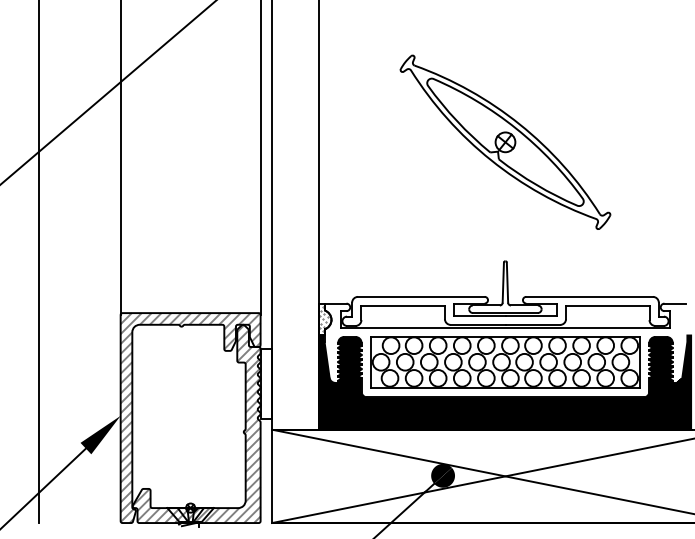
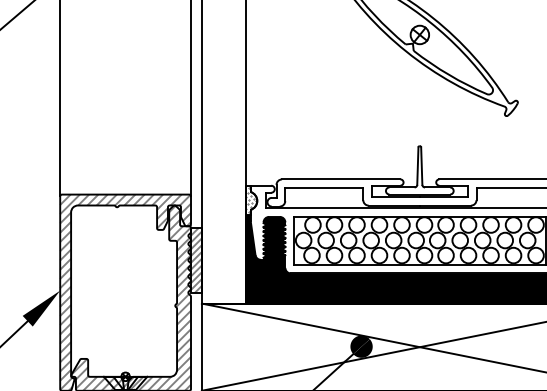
hatch: (266, 383) -> (196, 260), added

